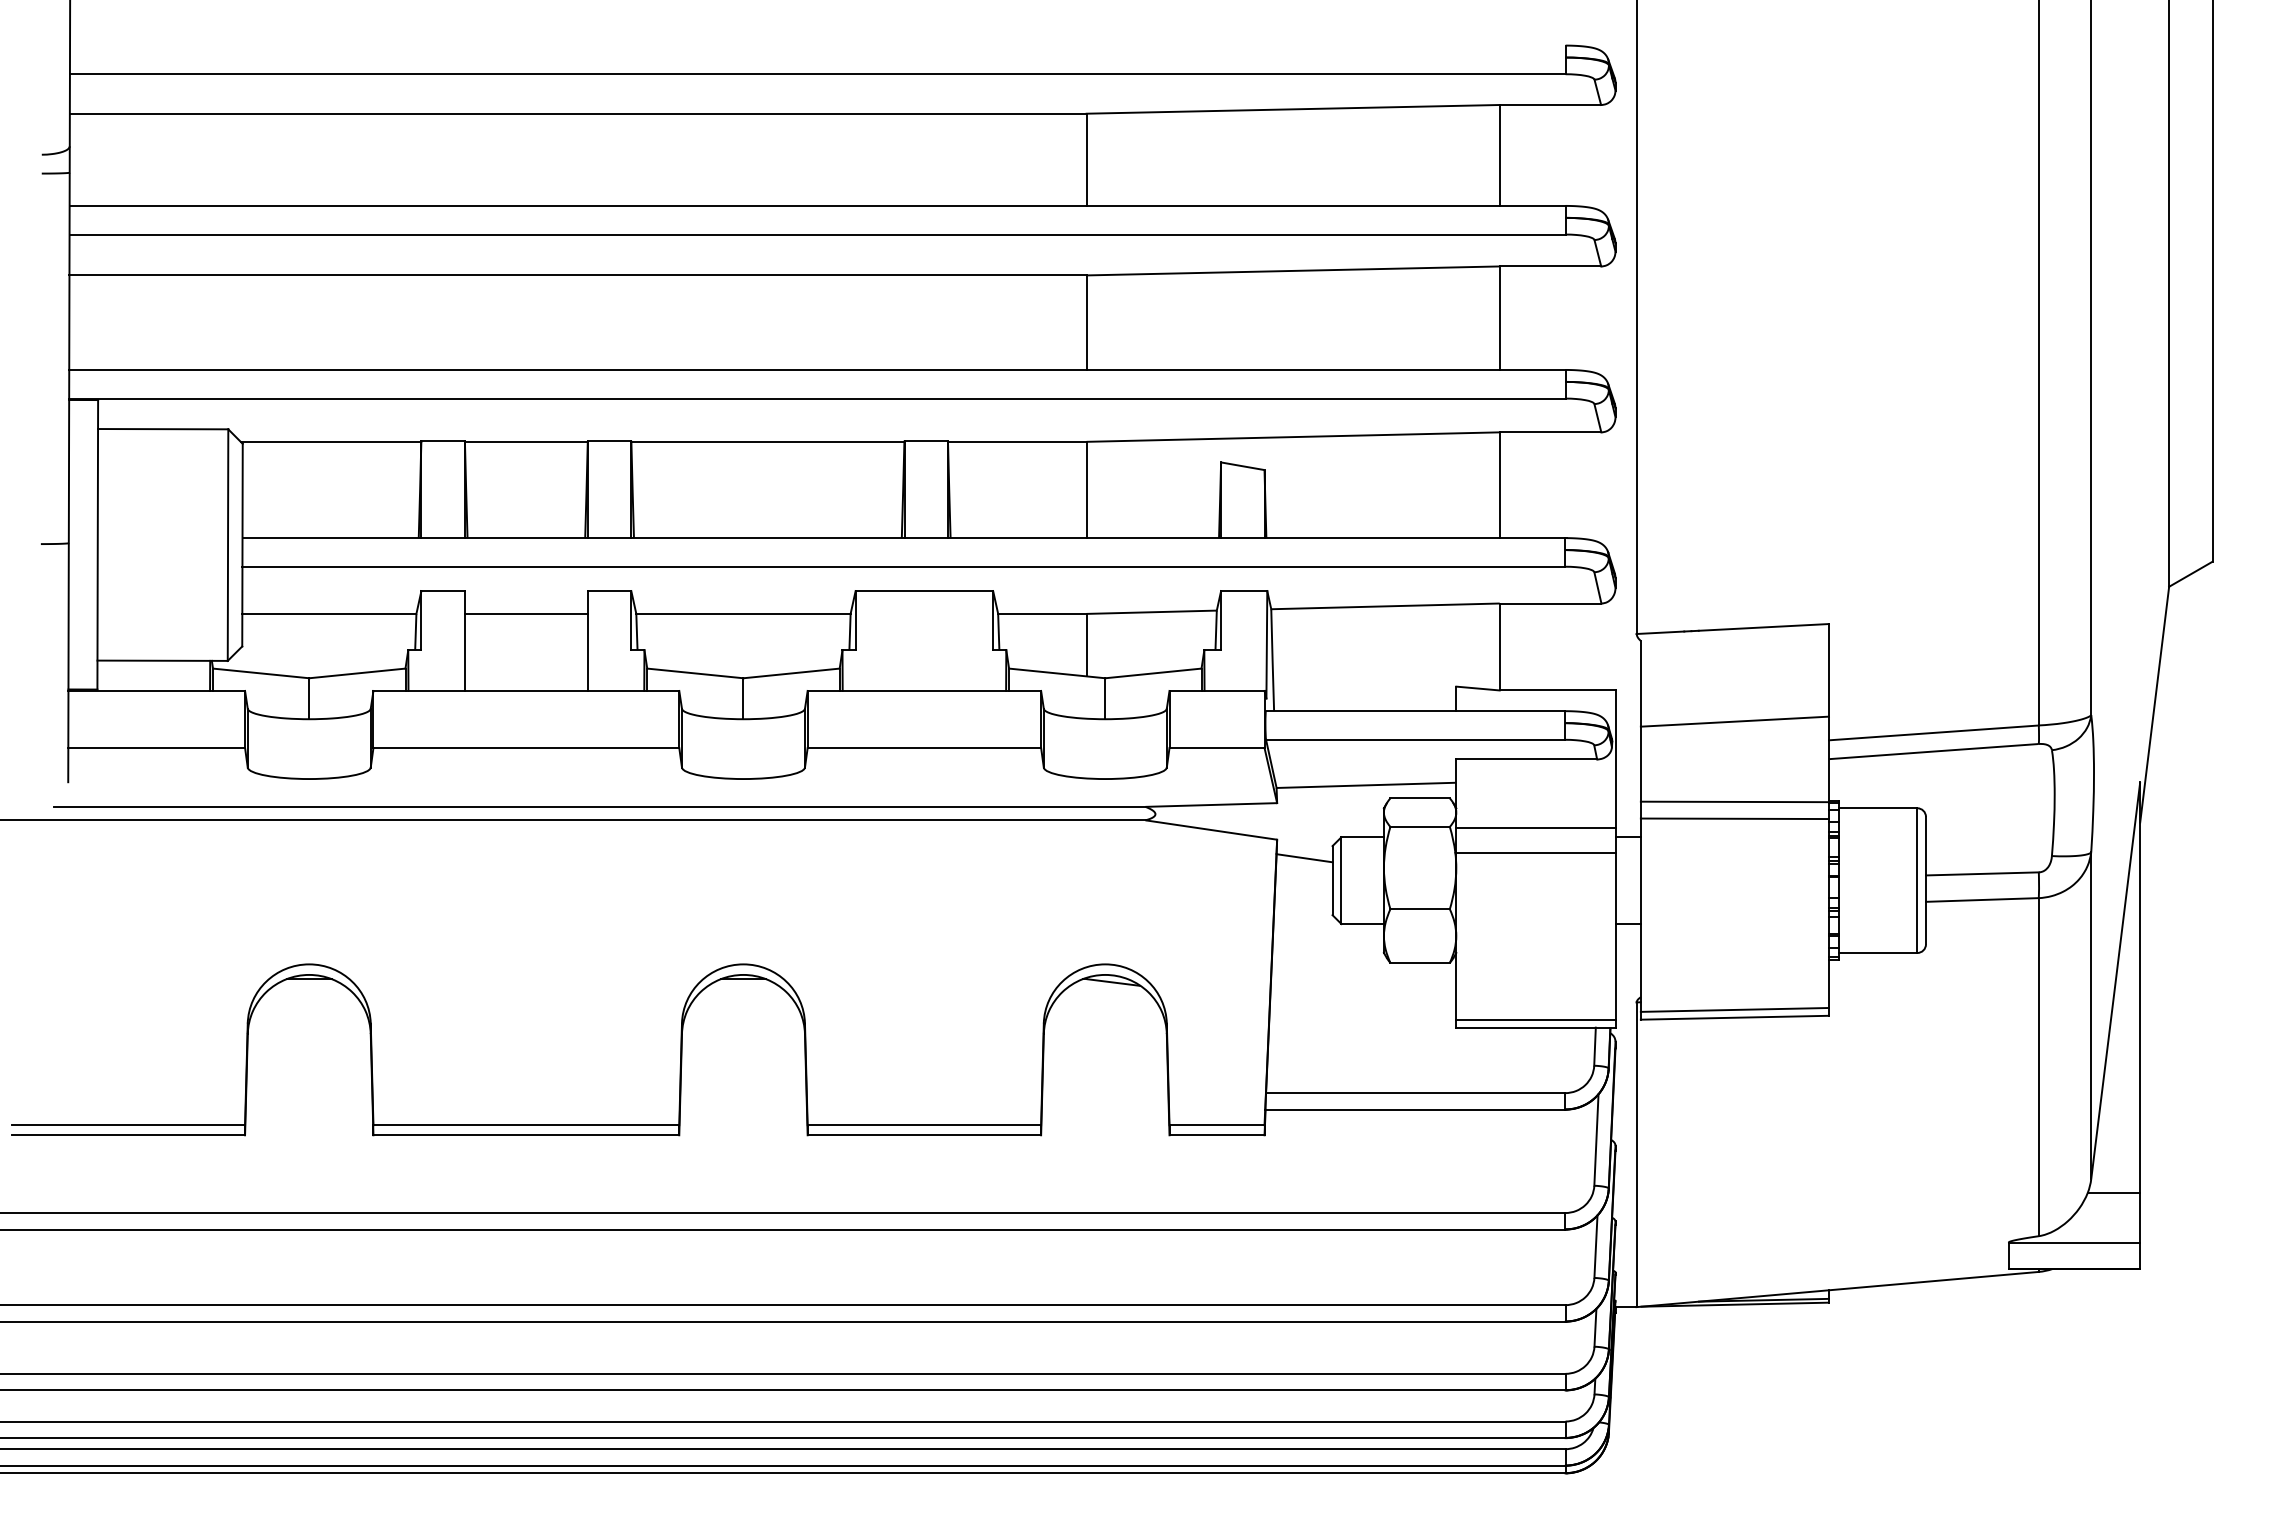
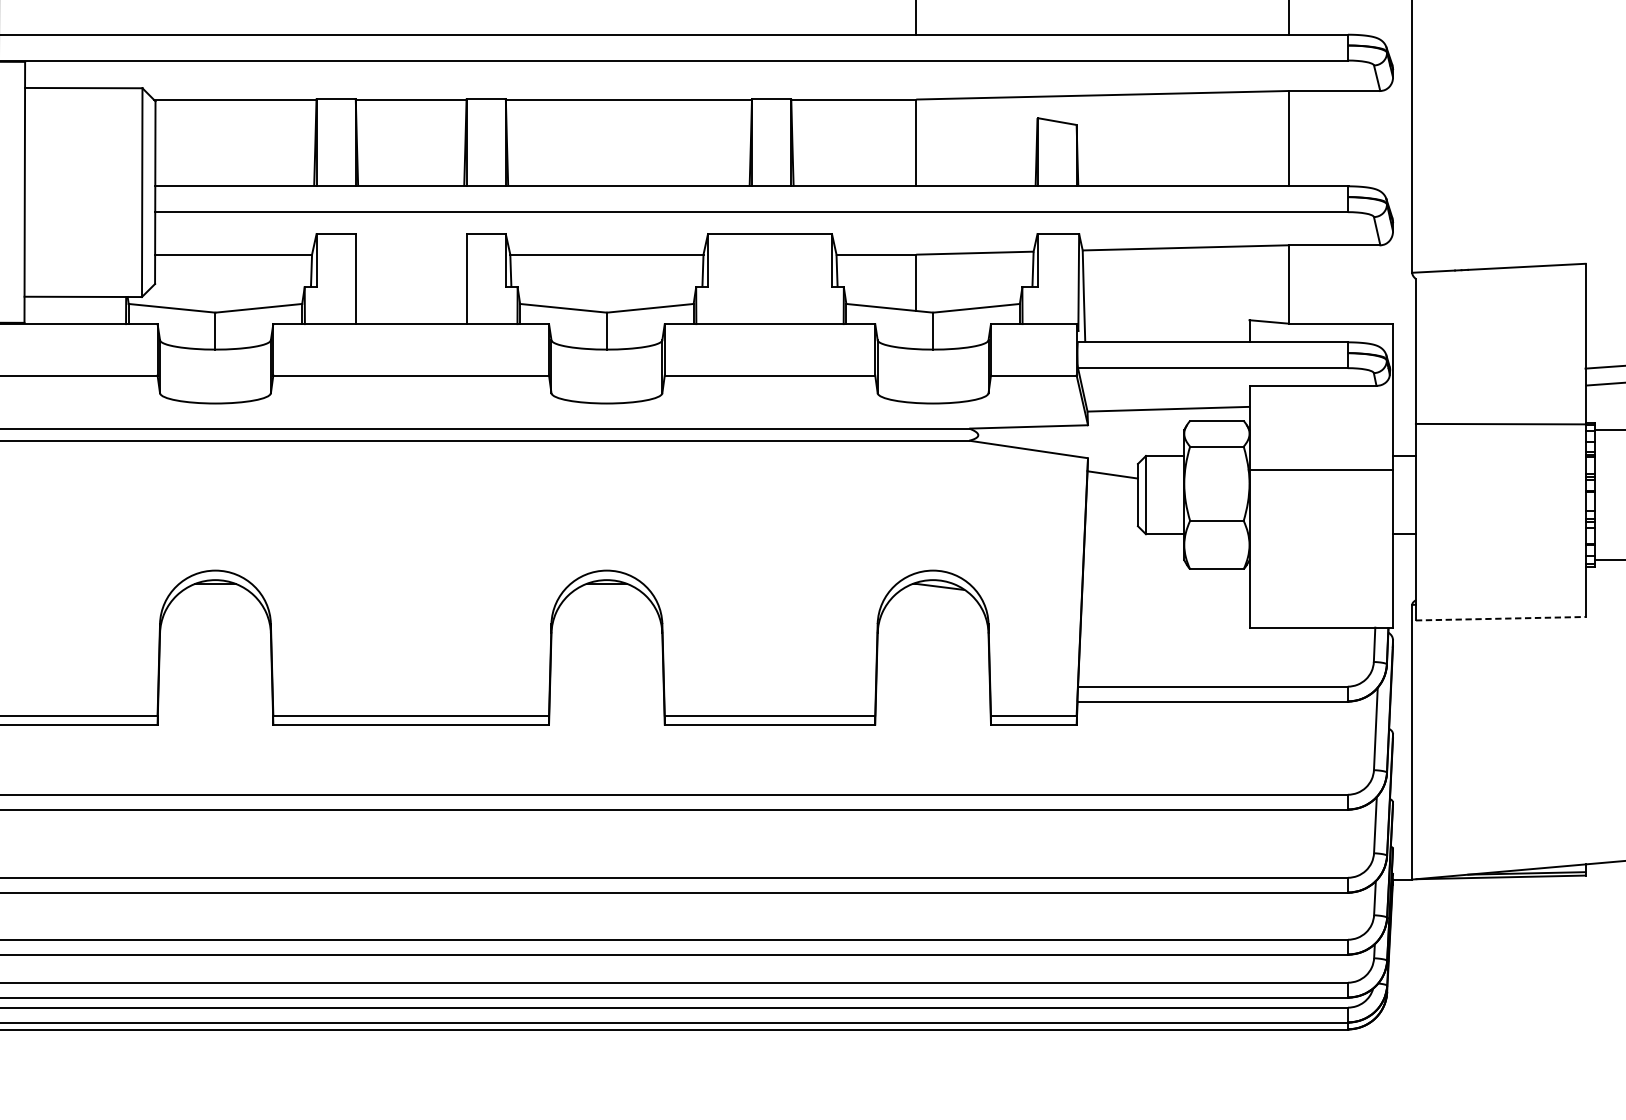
line: (525, 613) -> (410, 254), removed
line: (1734, 721) -> (1500, 351), removed
line: (1734, 818) -> (1500, 439), removed
line: (1535, 828) -> (1320, 448), removed
line: (1734, 1009) -> (1500, 611), removed
line: (1735, 1017) -> (1501, 618), solid -> dashed
line: (1535, 1019) -> (1320, 620), removed

